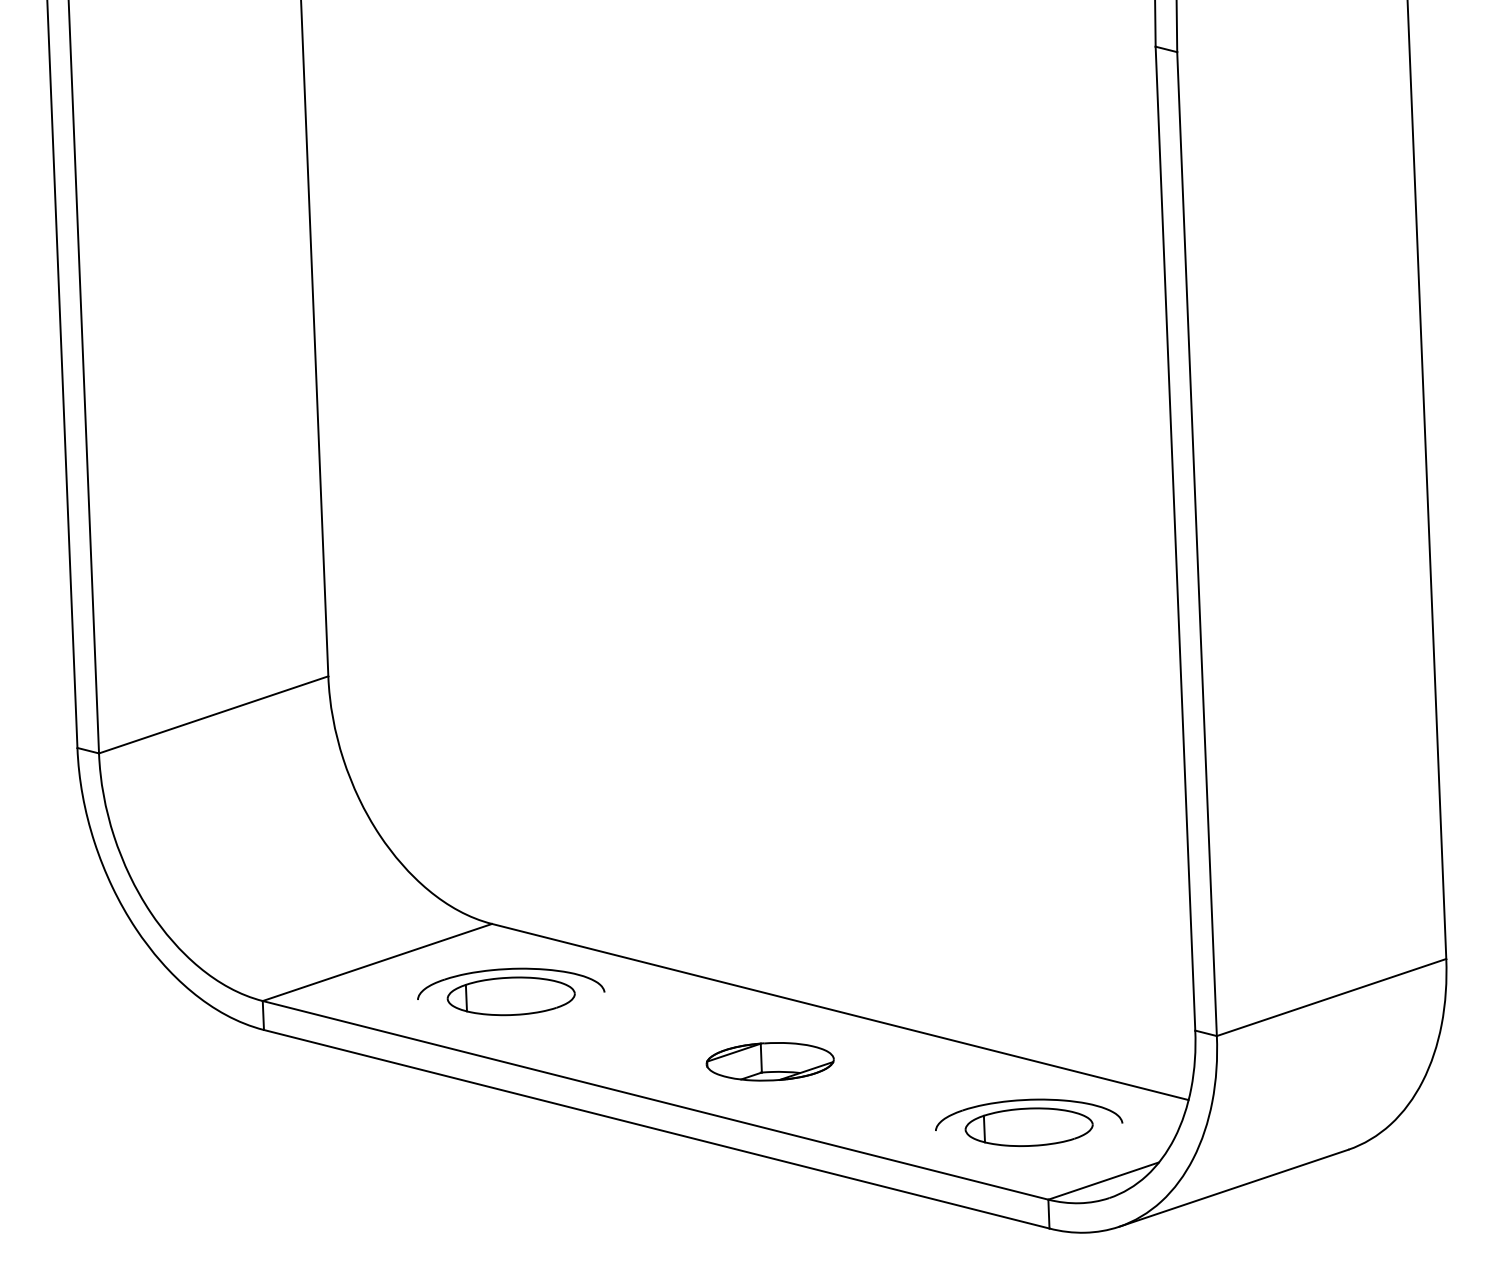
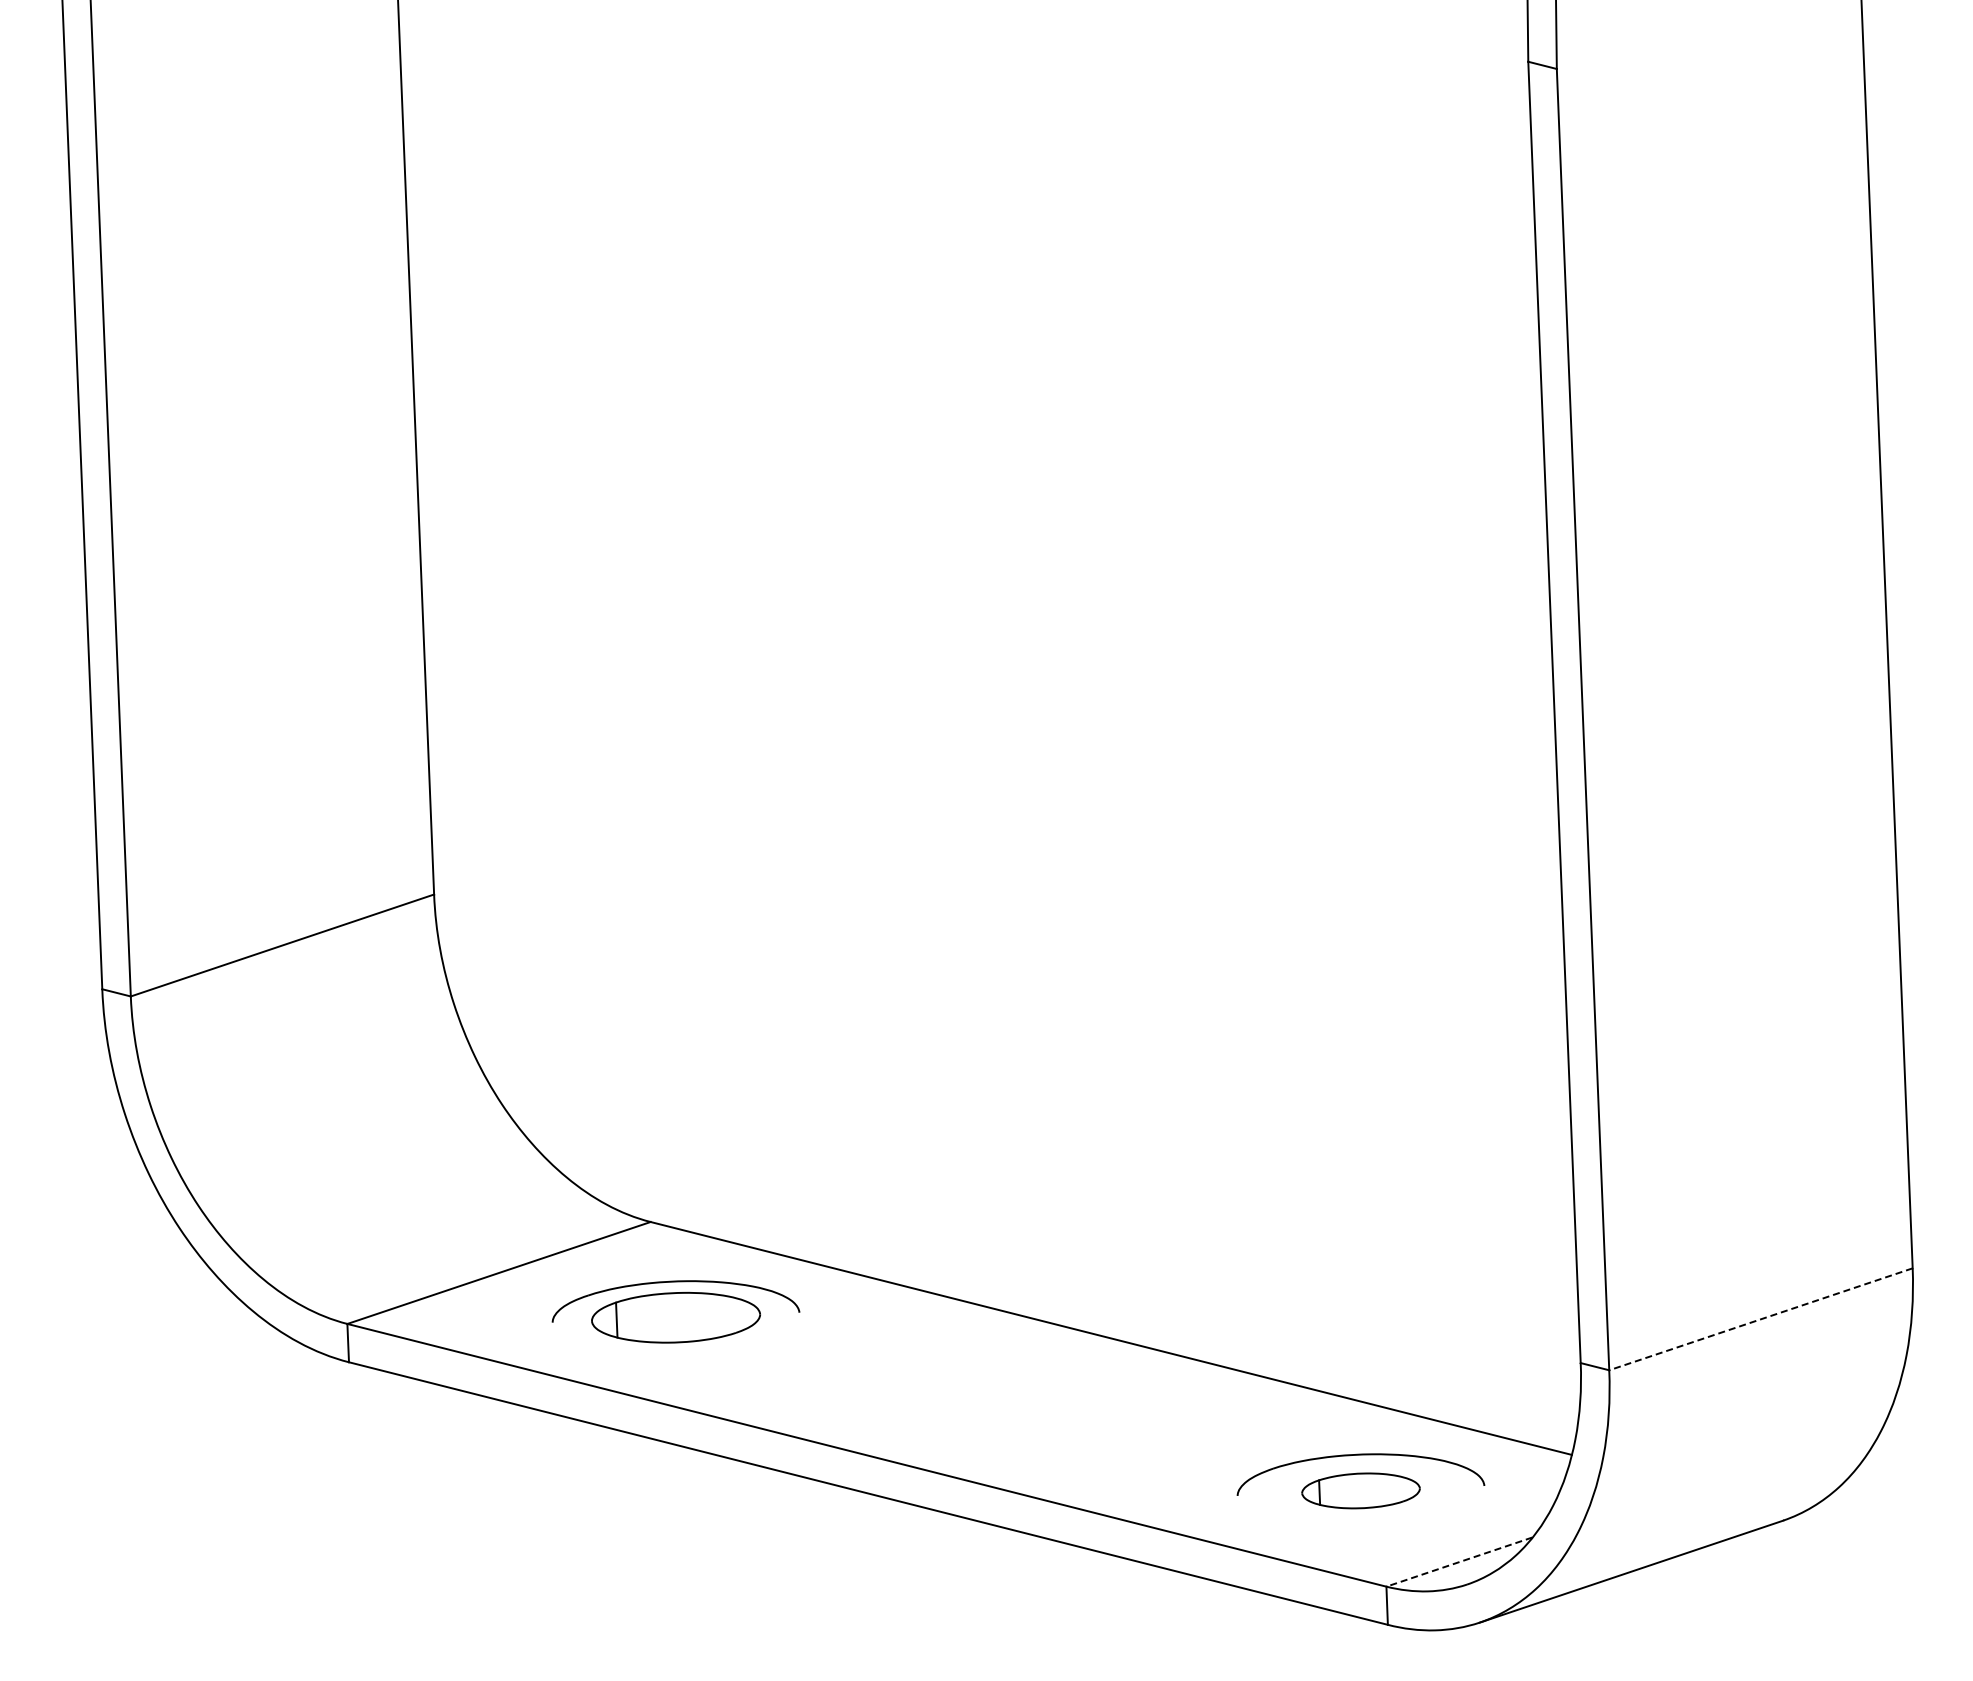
line: (1331, 997) -> (1760, 1319), solid -> dashed
part: (770, 1061) -> (1018, 1404), removed
part: (1028, 1126) -> (1360, 1490), size x0.7
line: (1102, 1181) -> (1458, 1562), solid -> dashed

